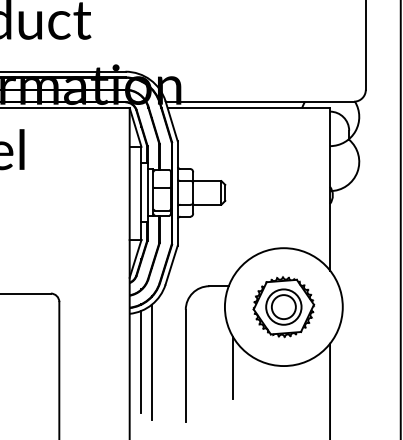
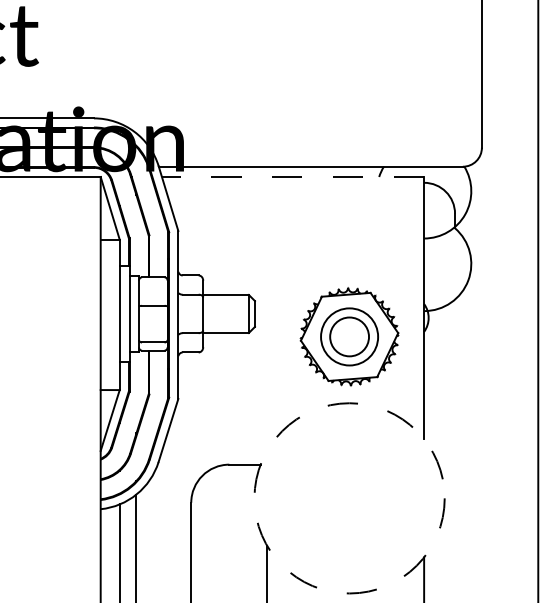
line: (248, 108) -> (292, 177), solid -> dashed
circle: (283, 307) -> (349, 498), solid -> dashed
part: (283, 307) -> (349, 337), moved

